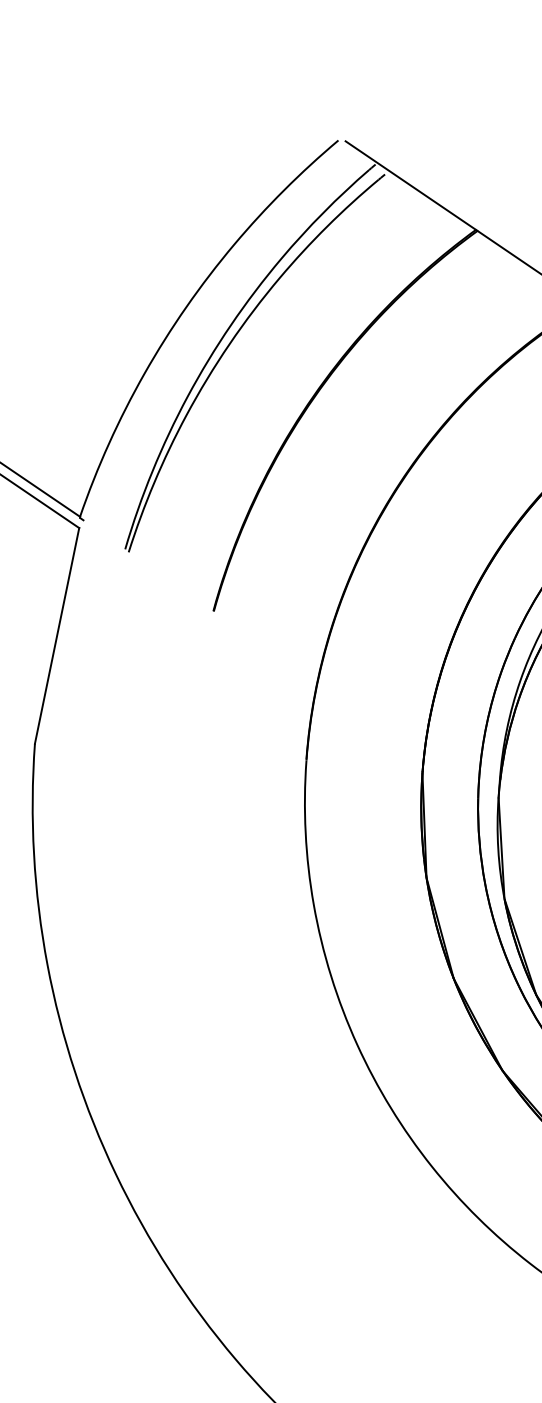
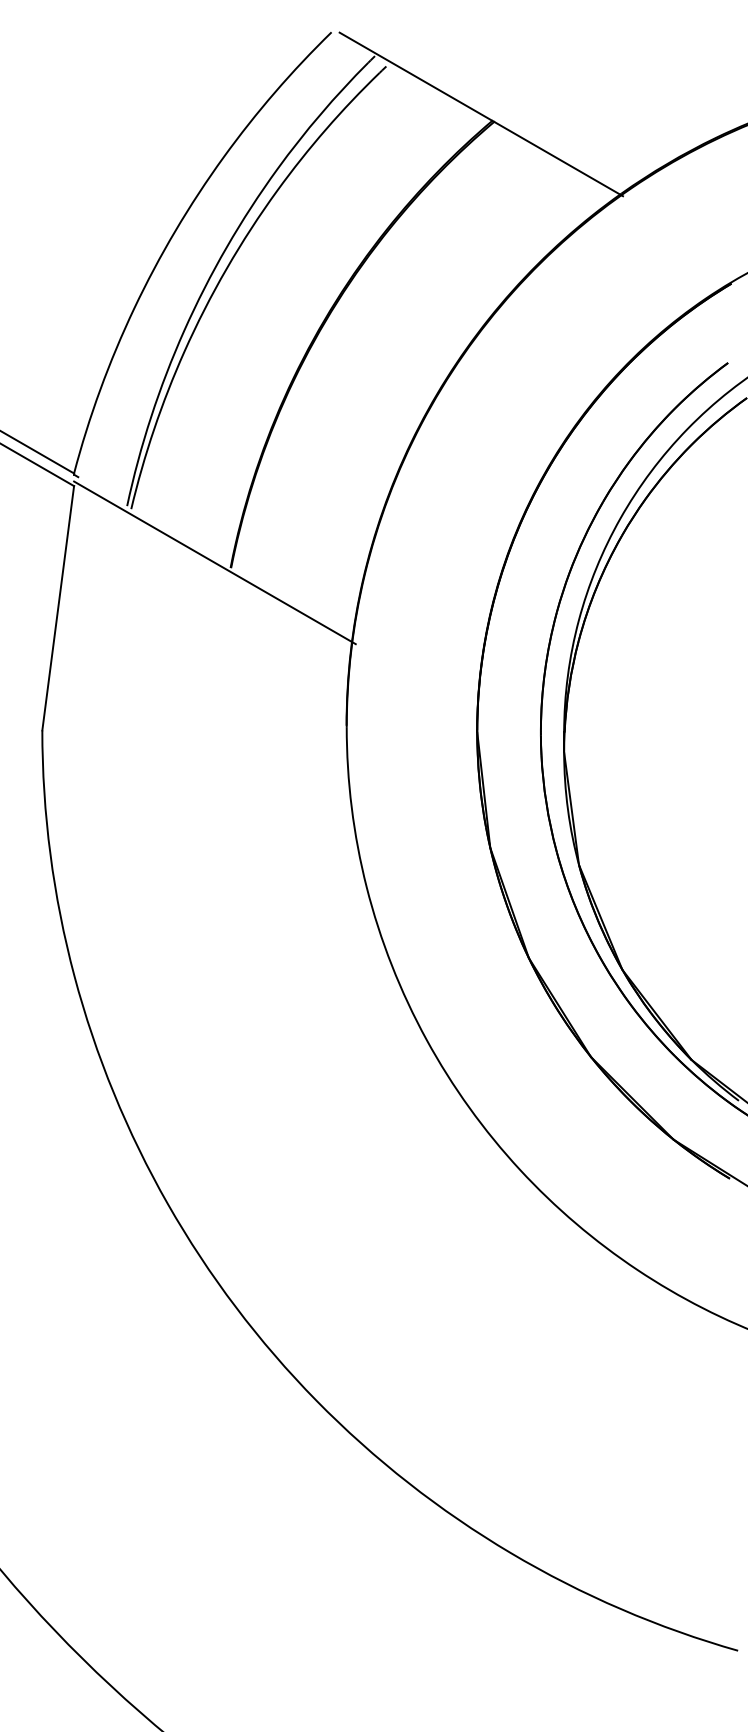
line: (199, 605) -> (214, 562), added

